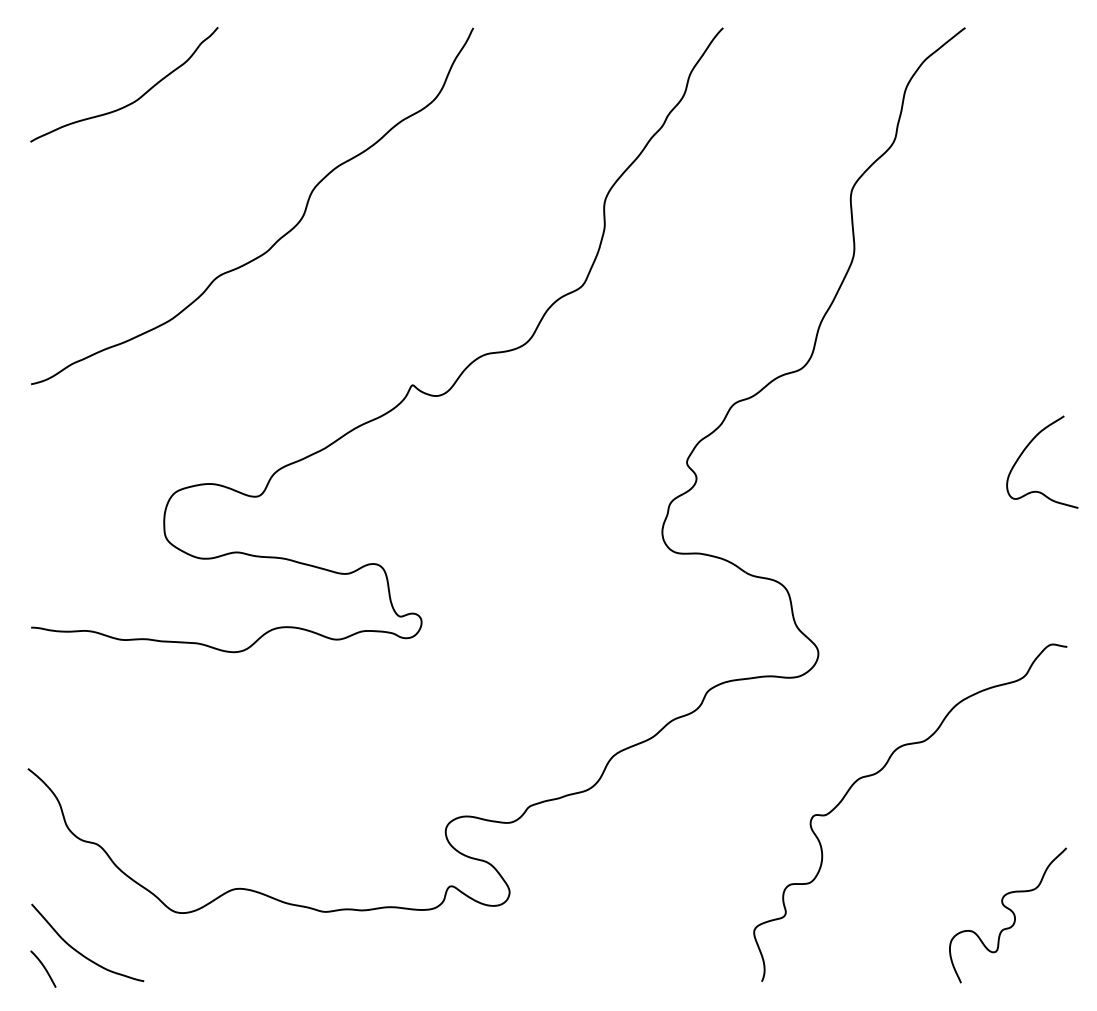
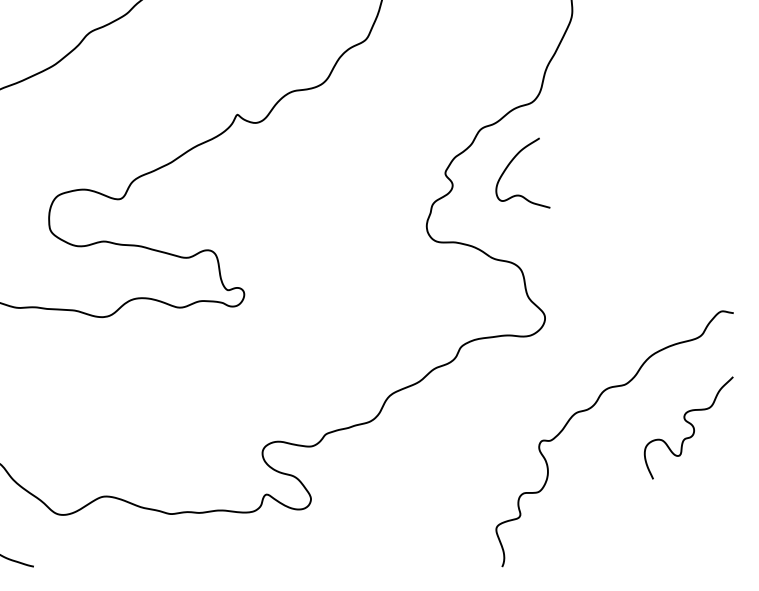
curve: (1025, 450) -> (510, 164), moved
curve: (1010, 911) -> (690, 425), moved

